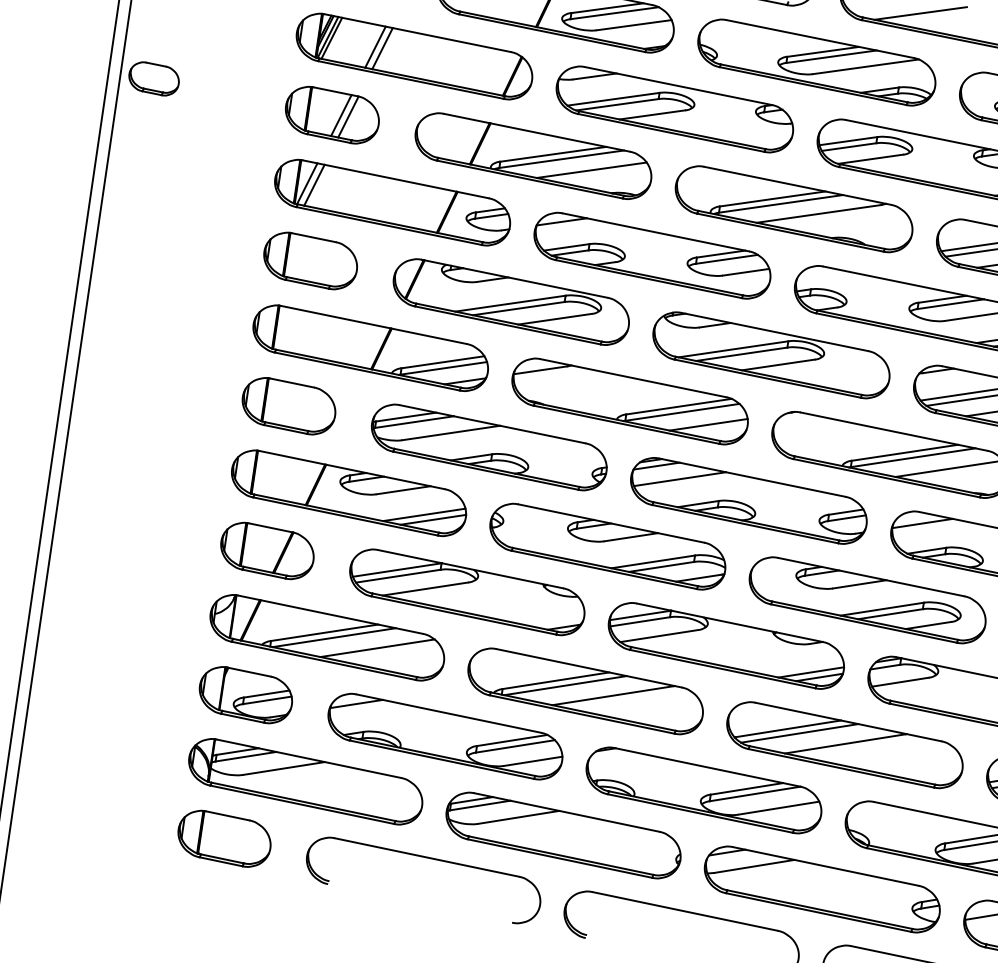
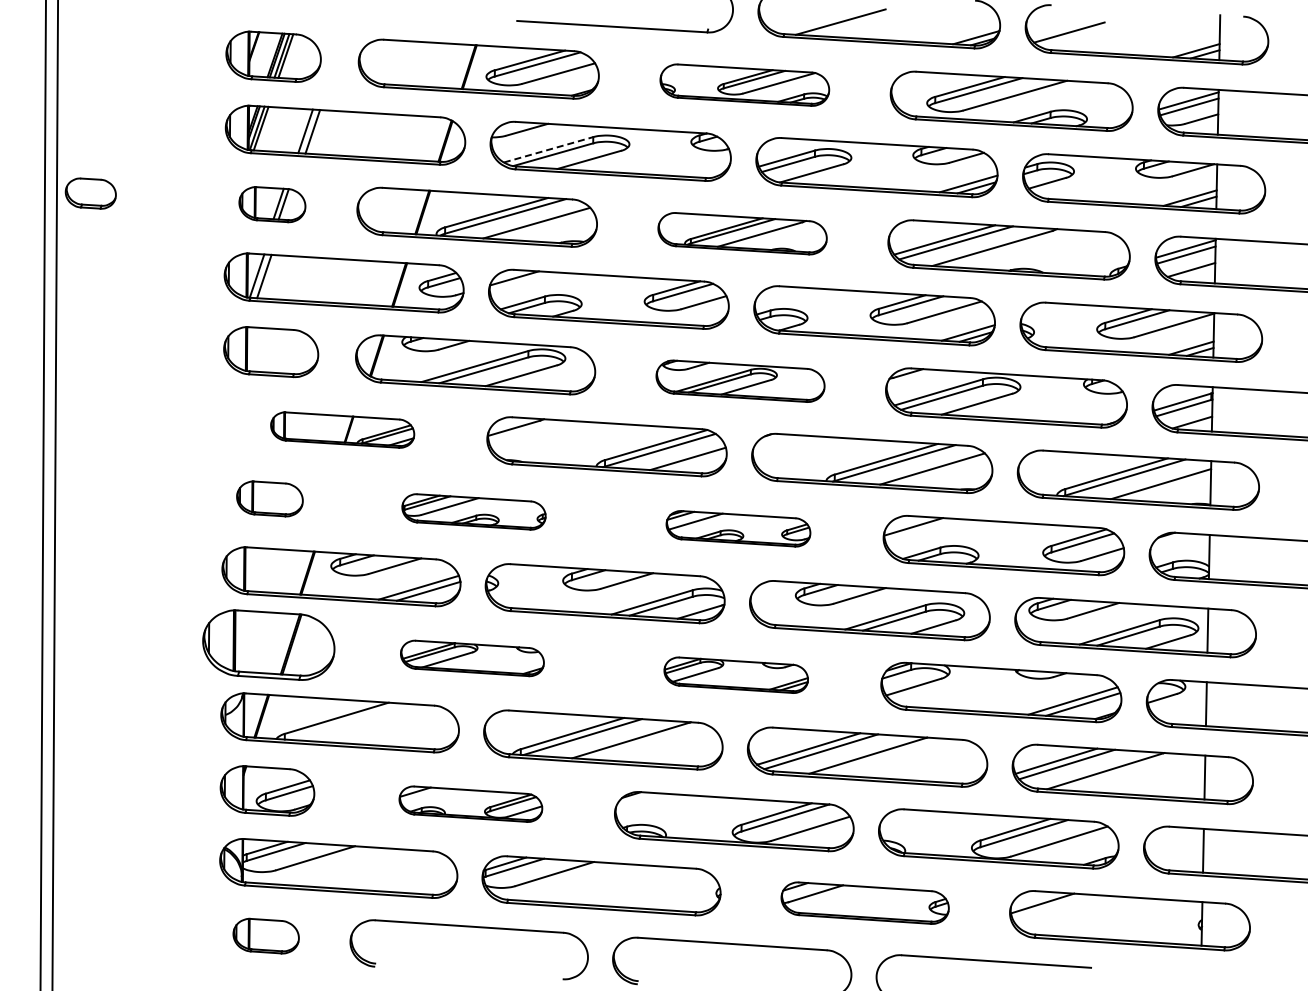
part: (816, 61) -> (744, 84), size x0.7
line: (614, 99) -> (549, 149), solid -> dashed
part: (332, 114) -> (272, 204), size x0.7
part: (793, 209) -> (742, 233), size x0.7
part: (370, 347) -> (342, 429), size x0.6
part: (771, 354) -> (740, 380), size x0.7
part: (288, 405) -> (269, 498), size x0.7
part: (488, 447) -> (473, 511), size x0.6
part: (748, 500) -> (738, 528), size x0.6
part: (267, 551) -> (268, 645), size x1.4
part: (467, 592) -> (472, 658), size x0.6
line: (333, 637) -> (346, 721), removed
part: (725, 644) -> (735, 674), size x0.6
line: (377, 647) -> (391, 725), removed
part: (445, 735) -> (470, 803), size x0.6
part: (223, 837) -> (265, 935), size x0.7
part: (821, 888) -> (864, 902), size x0.7

